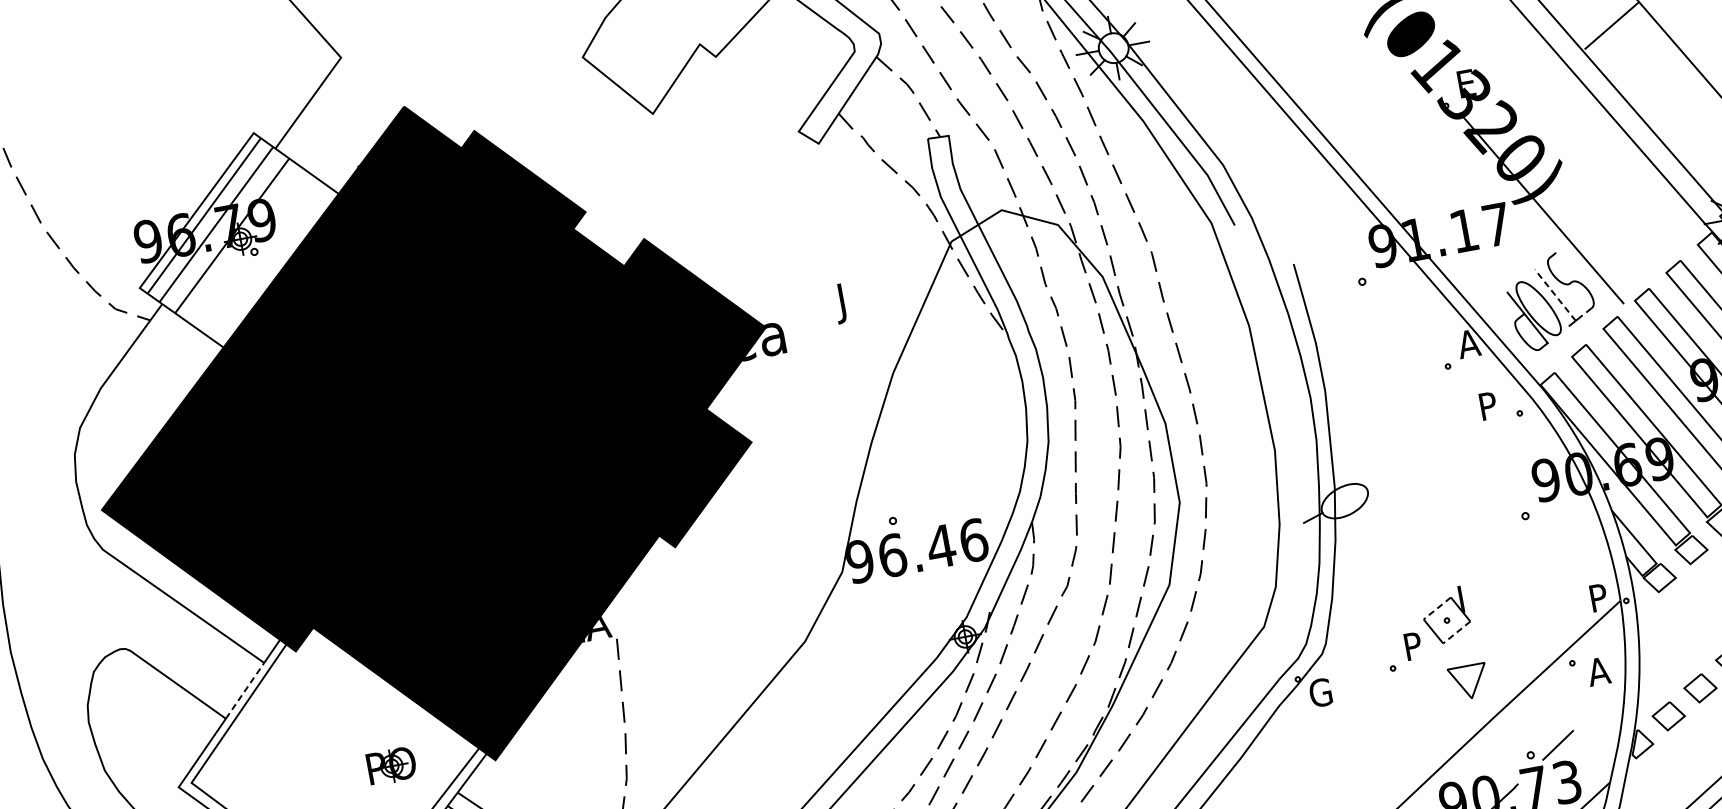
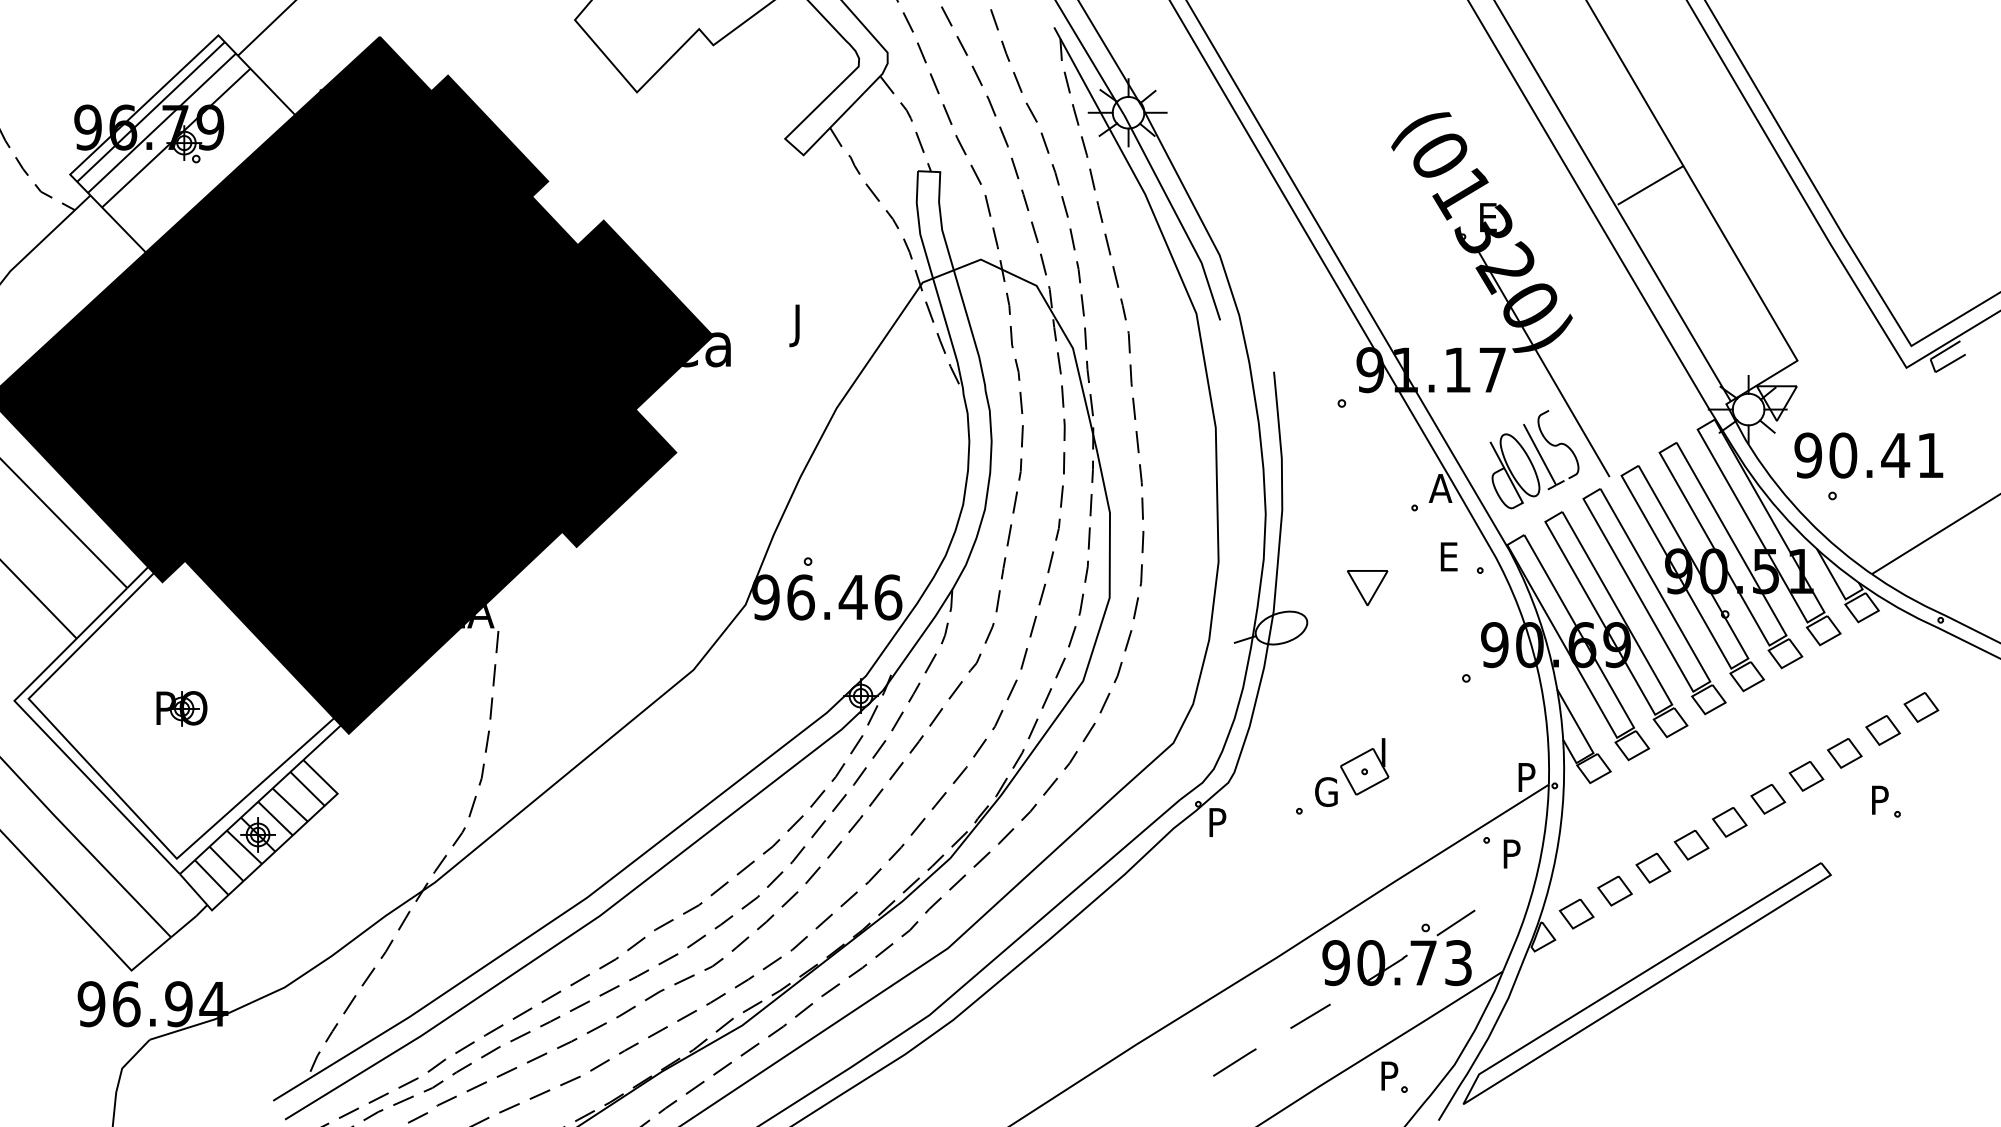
line: (1554, 295) -> (1539, 454), dashed -> solid
text: (1489, 405) -> (1450, 556), P -> E
line: (1436, 608) -> (1356, 757), dashed -> solid
line: (1456, 632) -> (1372, 786), dashed -> solid
text: (1414, 645) -> (1326, 791), P -> G
text: (1598, 671) -> (1512, 853), A -> P
part: (1468, 682) -> (1367, 588), moved
line: (245, 690) -> (102, 613), dashed -> solid
text: (1320, 692) -> (1219, 822), G -> P
part: (391, 765) -> (181, 708), moved

